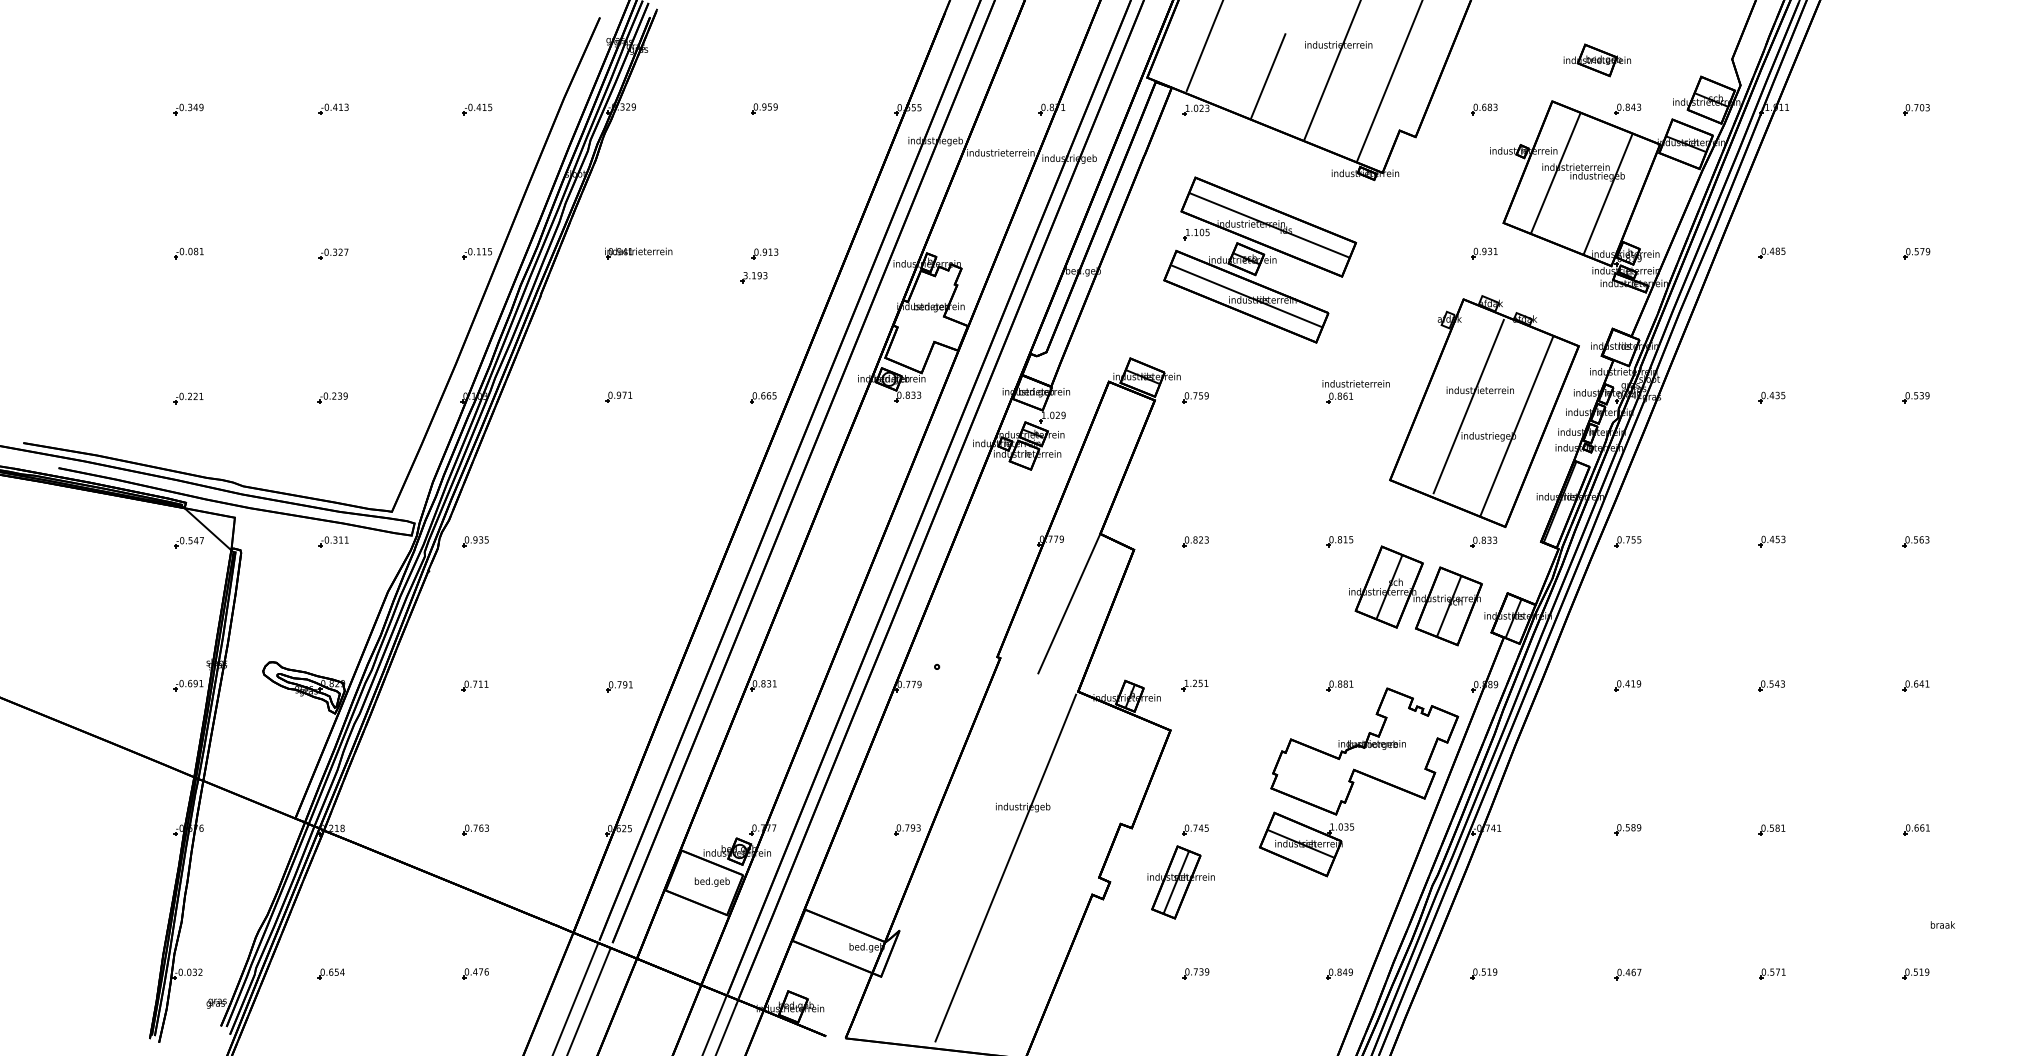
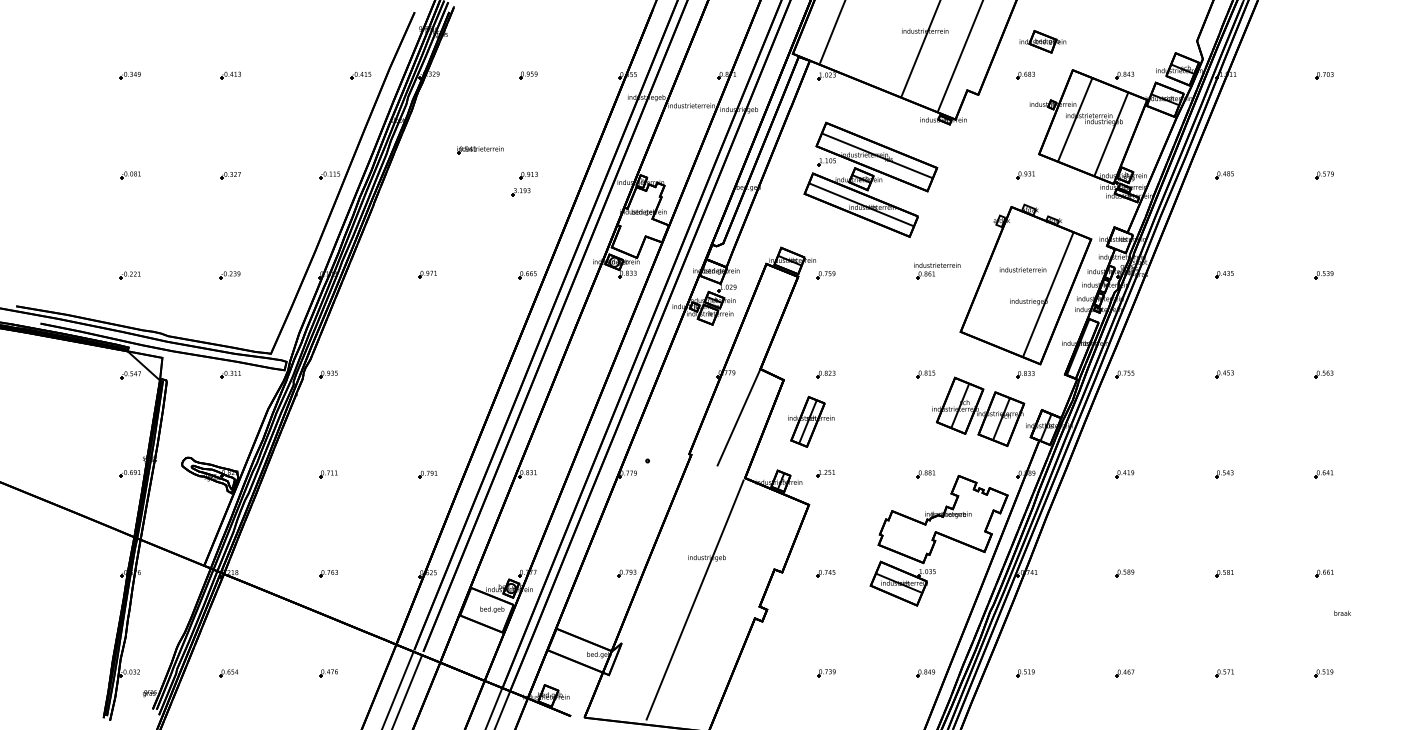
part: (1596, 59) -> (1042, 41), moved
line: (1268, 75) -> (876, 52), removed
part: (476, 109) -> (360, 75), moved
part: (638, 253) -> (480, 150), moved
line: (1467, 407) -> (1014, 281), removed
part: (1181, 881) -> (811, 421), moved
text: (1942, 923) -> (1342, 612), moved

